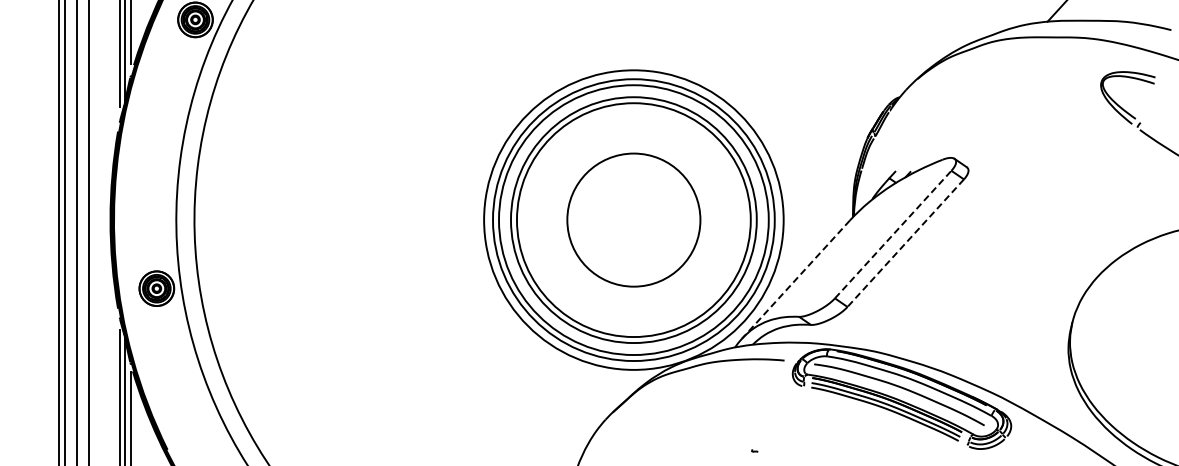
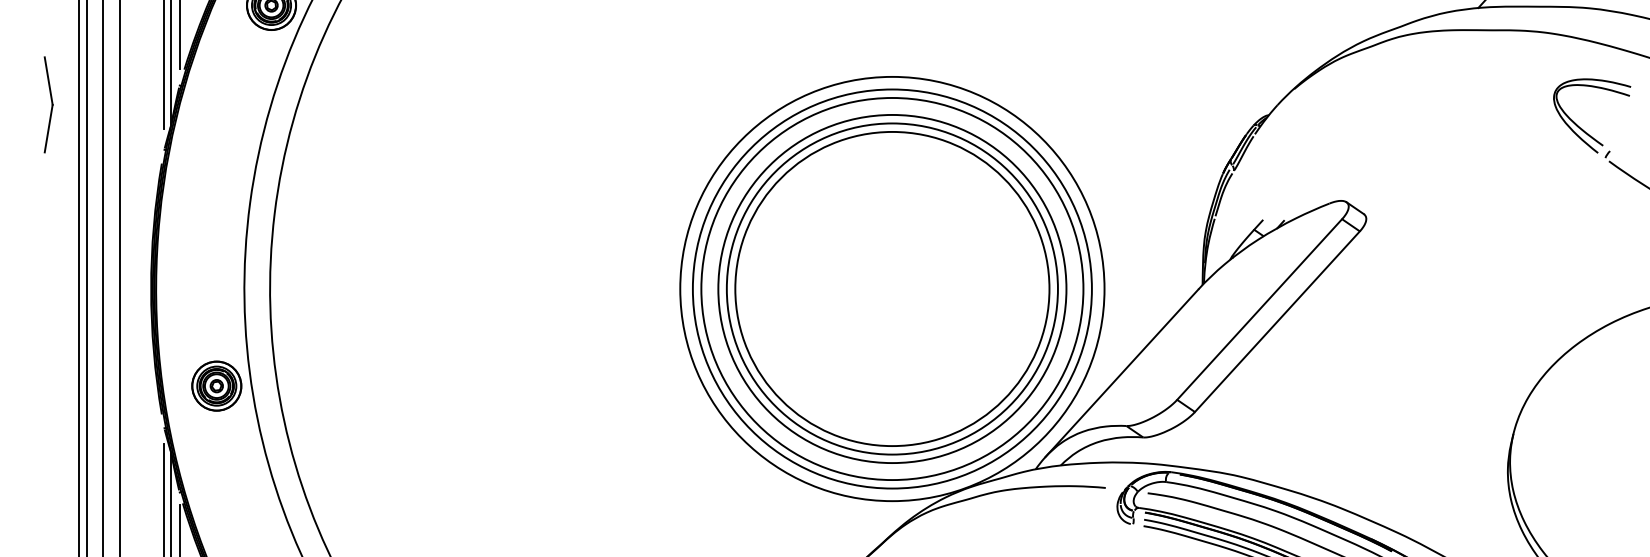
part: (37, 89) -> (47, 104), added
circle: (633, 220) -> (891, 289), size x1.67
line: (893, 234) -> (1260, 309), dashed -> solid
line: (905, 243) -> (1277, 322), dashed -> solid
line: (795, 279) -> (1121, 373), dashed -> solid

